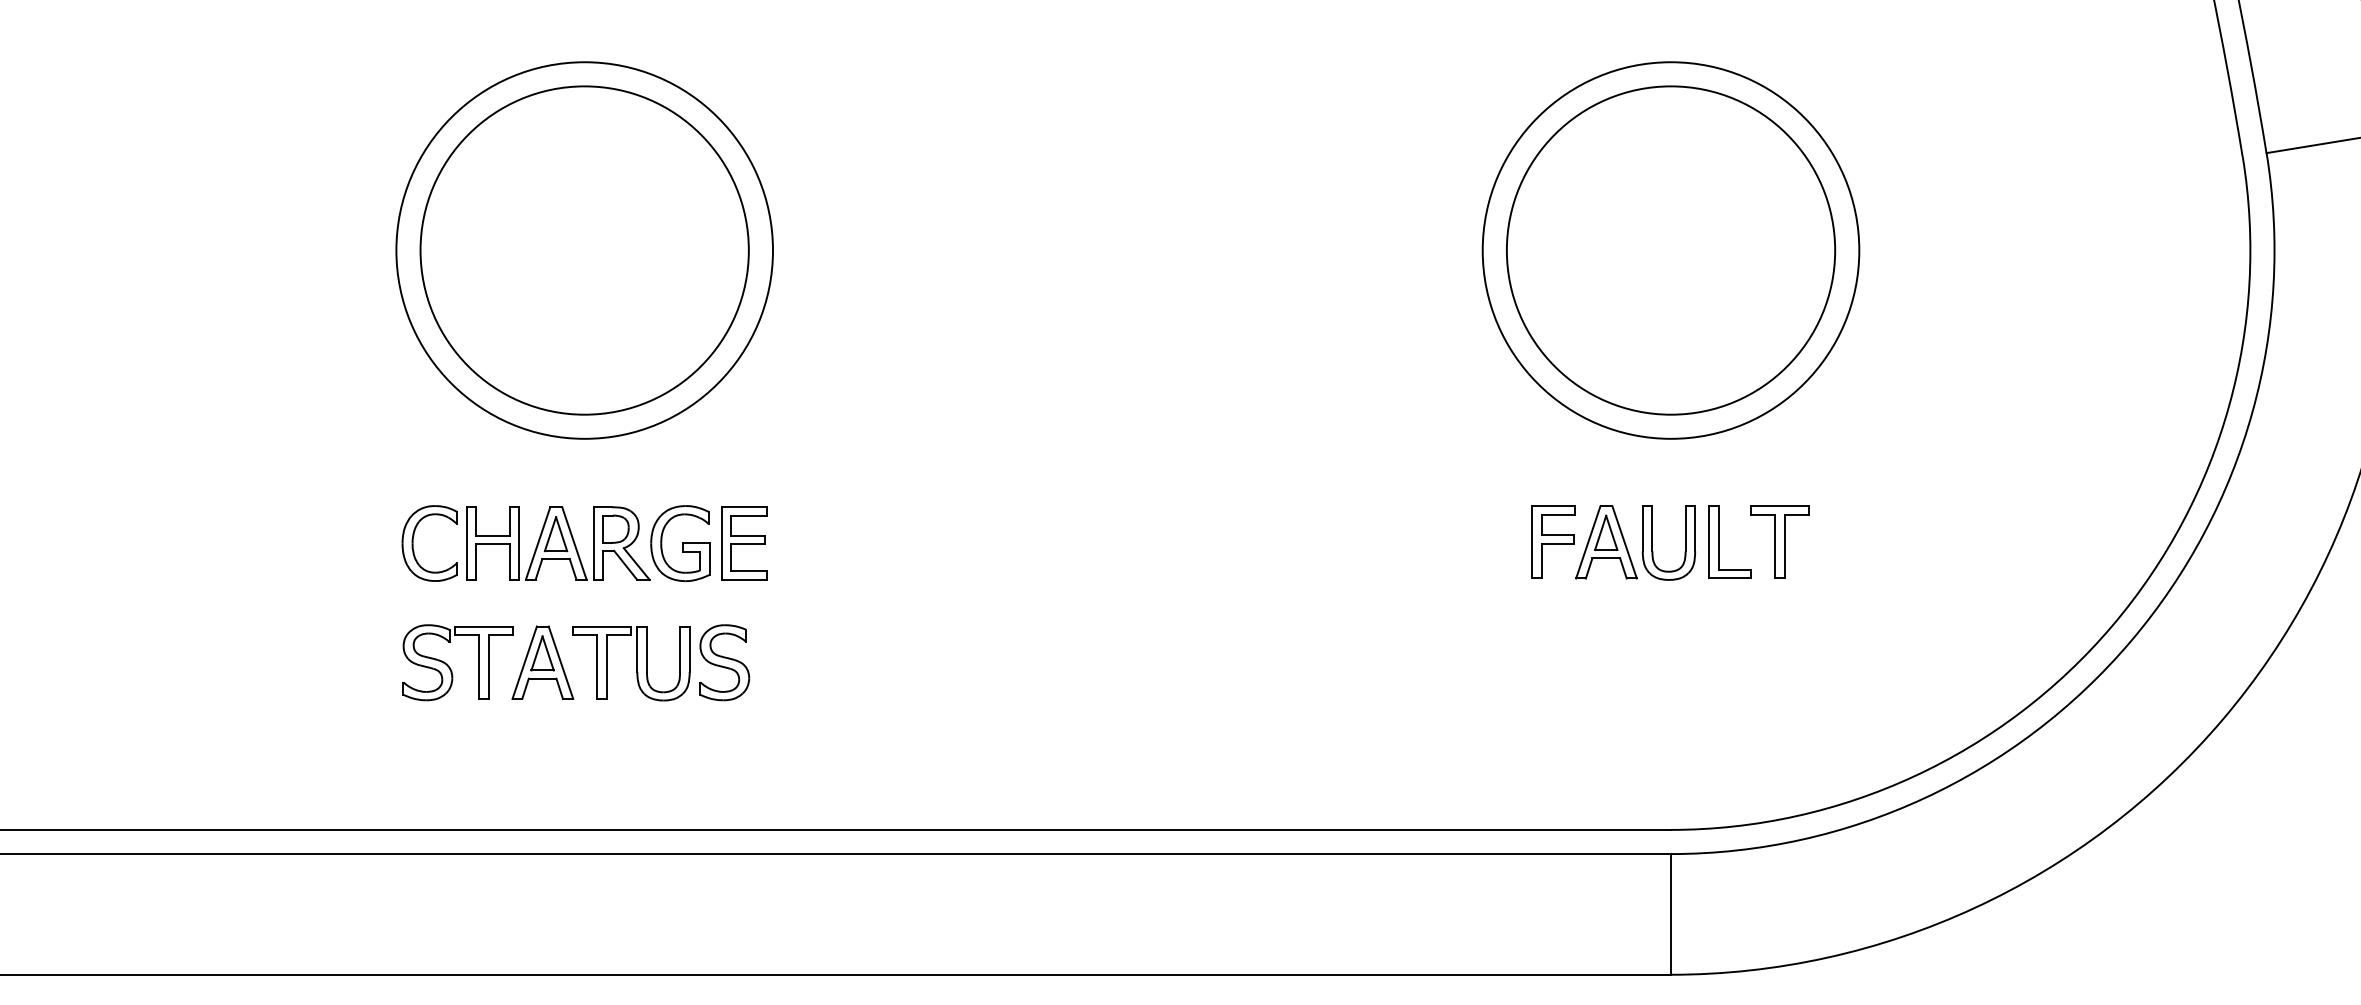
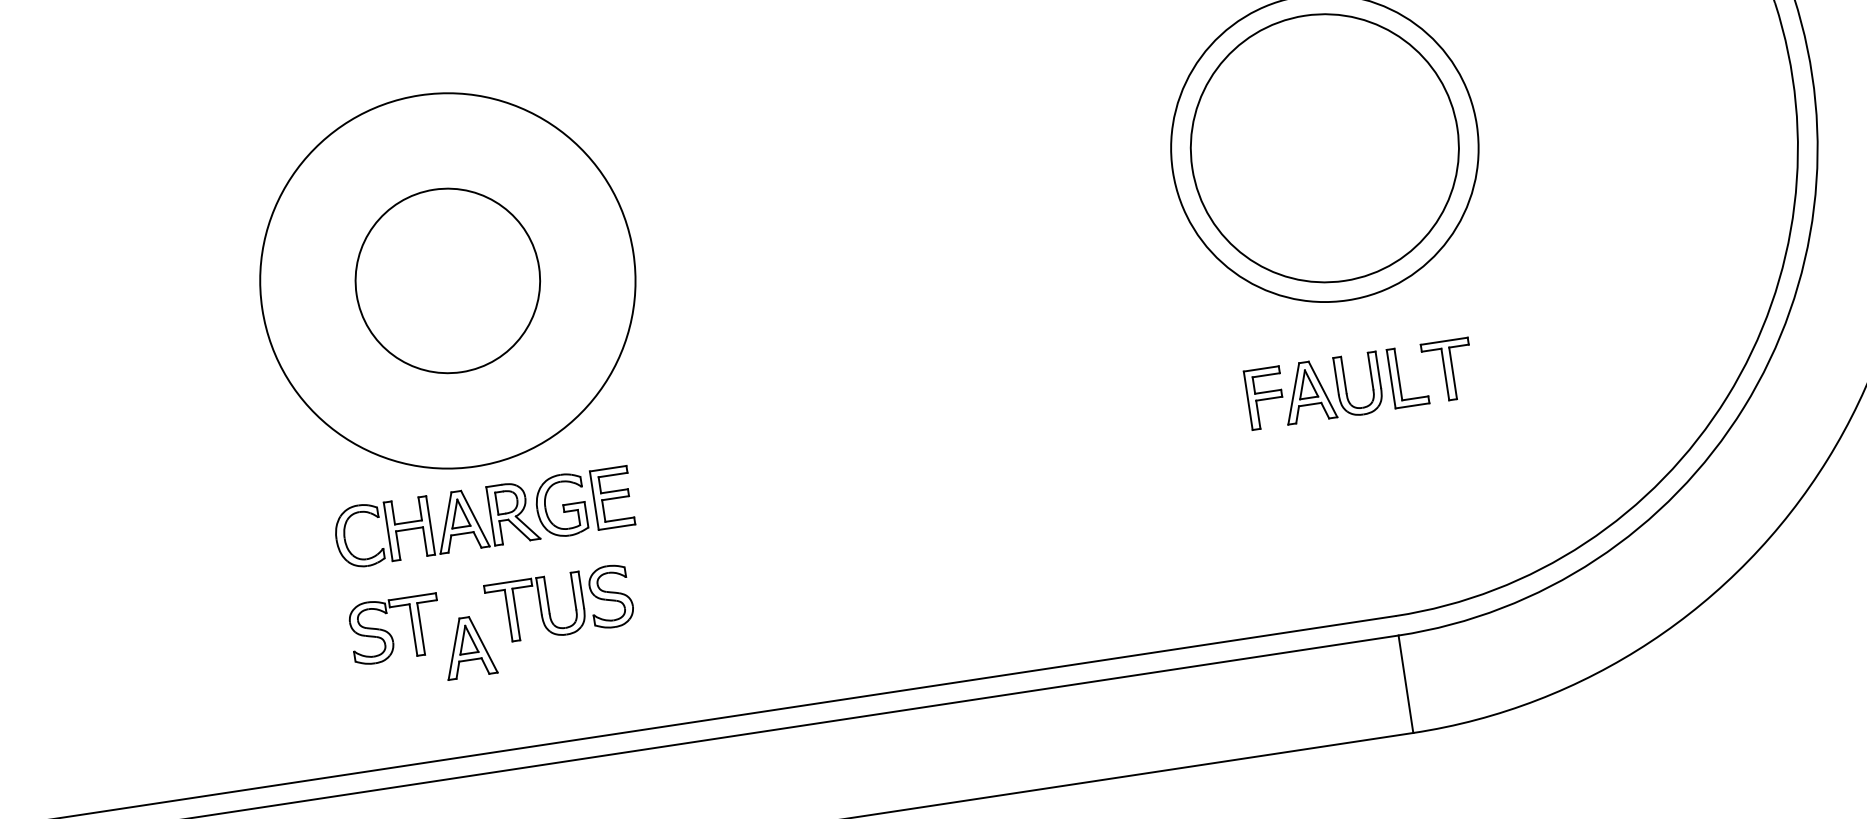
circle: (584, 250) -> (447, 280), size x0.6
circle: (584, 250) -> (447, 280), size x1.4
part: (542, 662) -> (468, 646), moved

